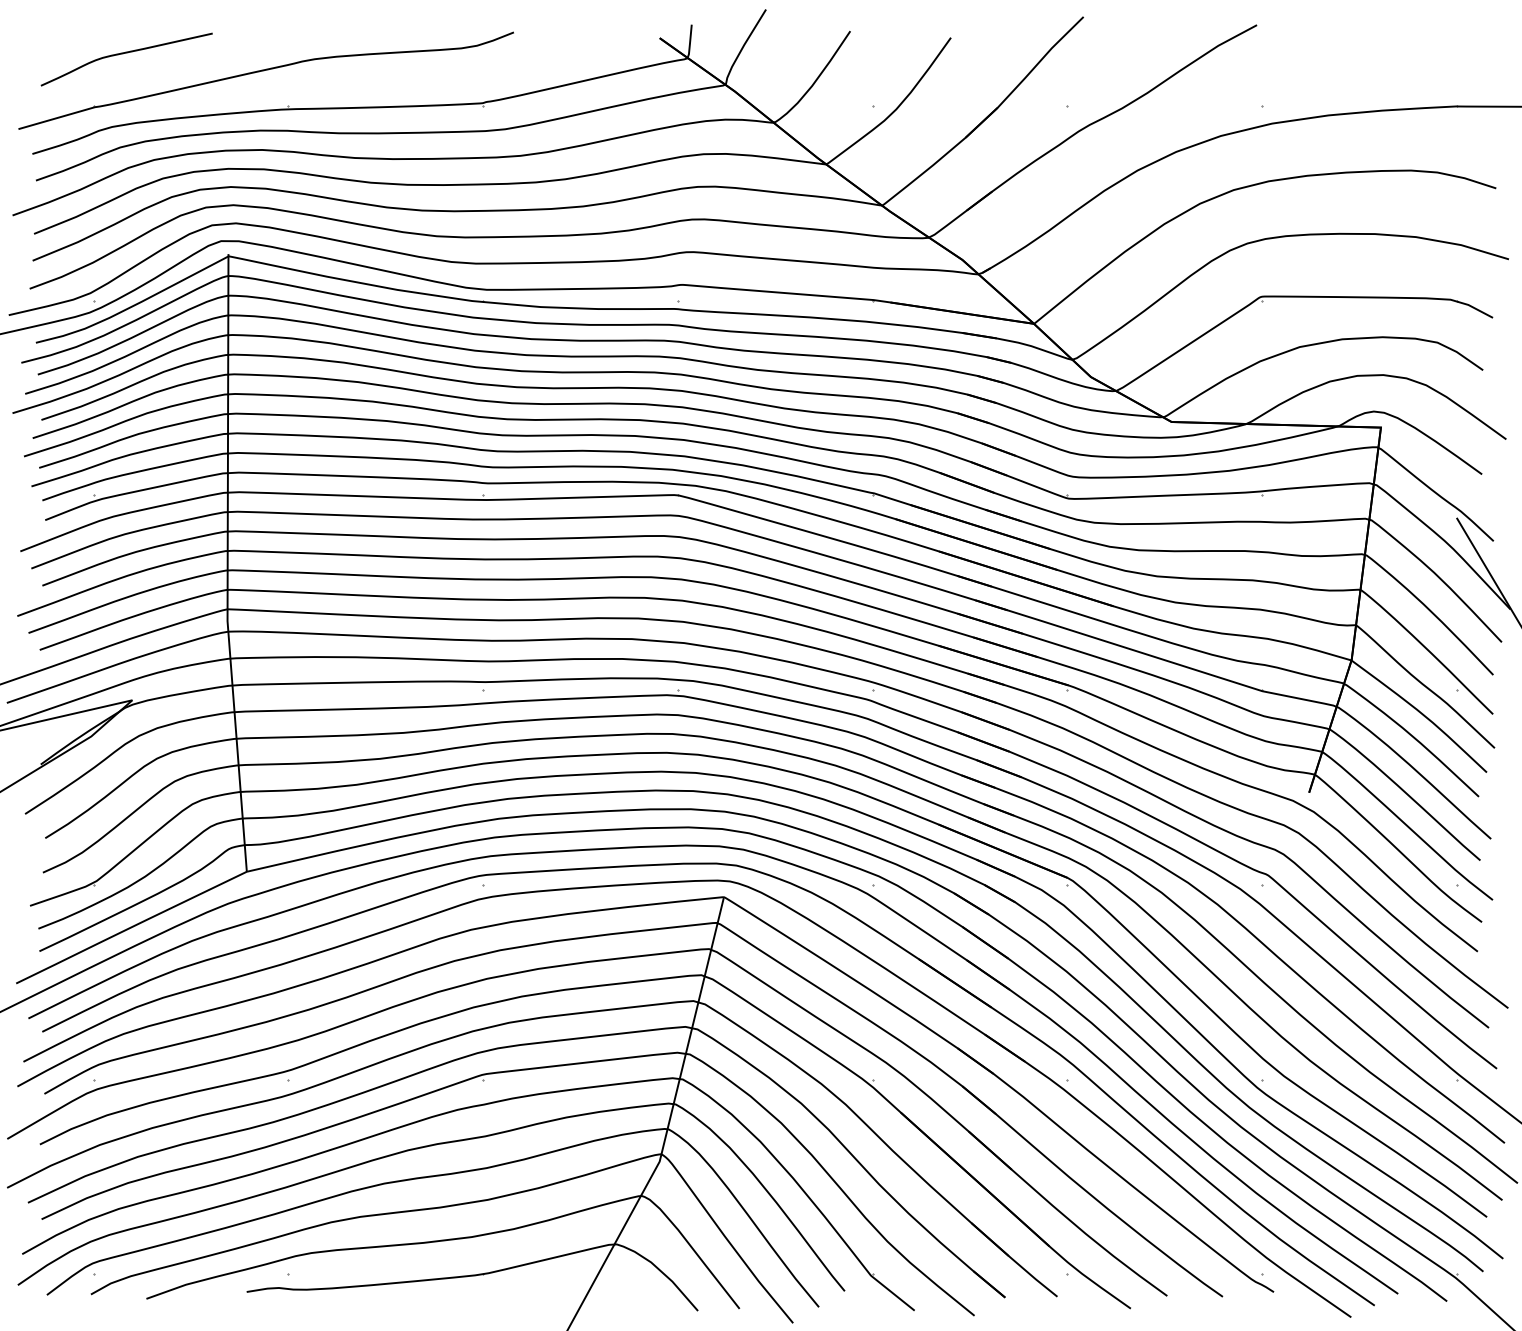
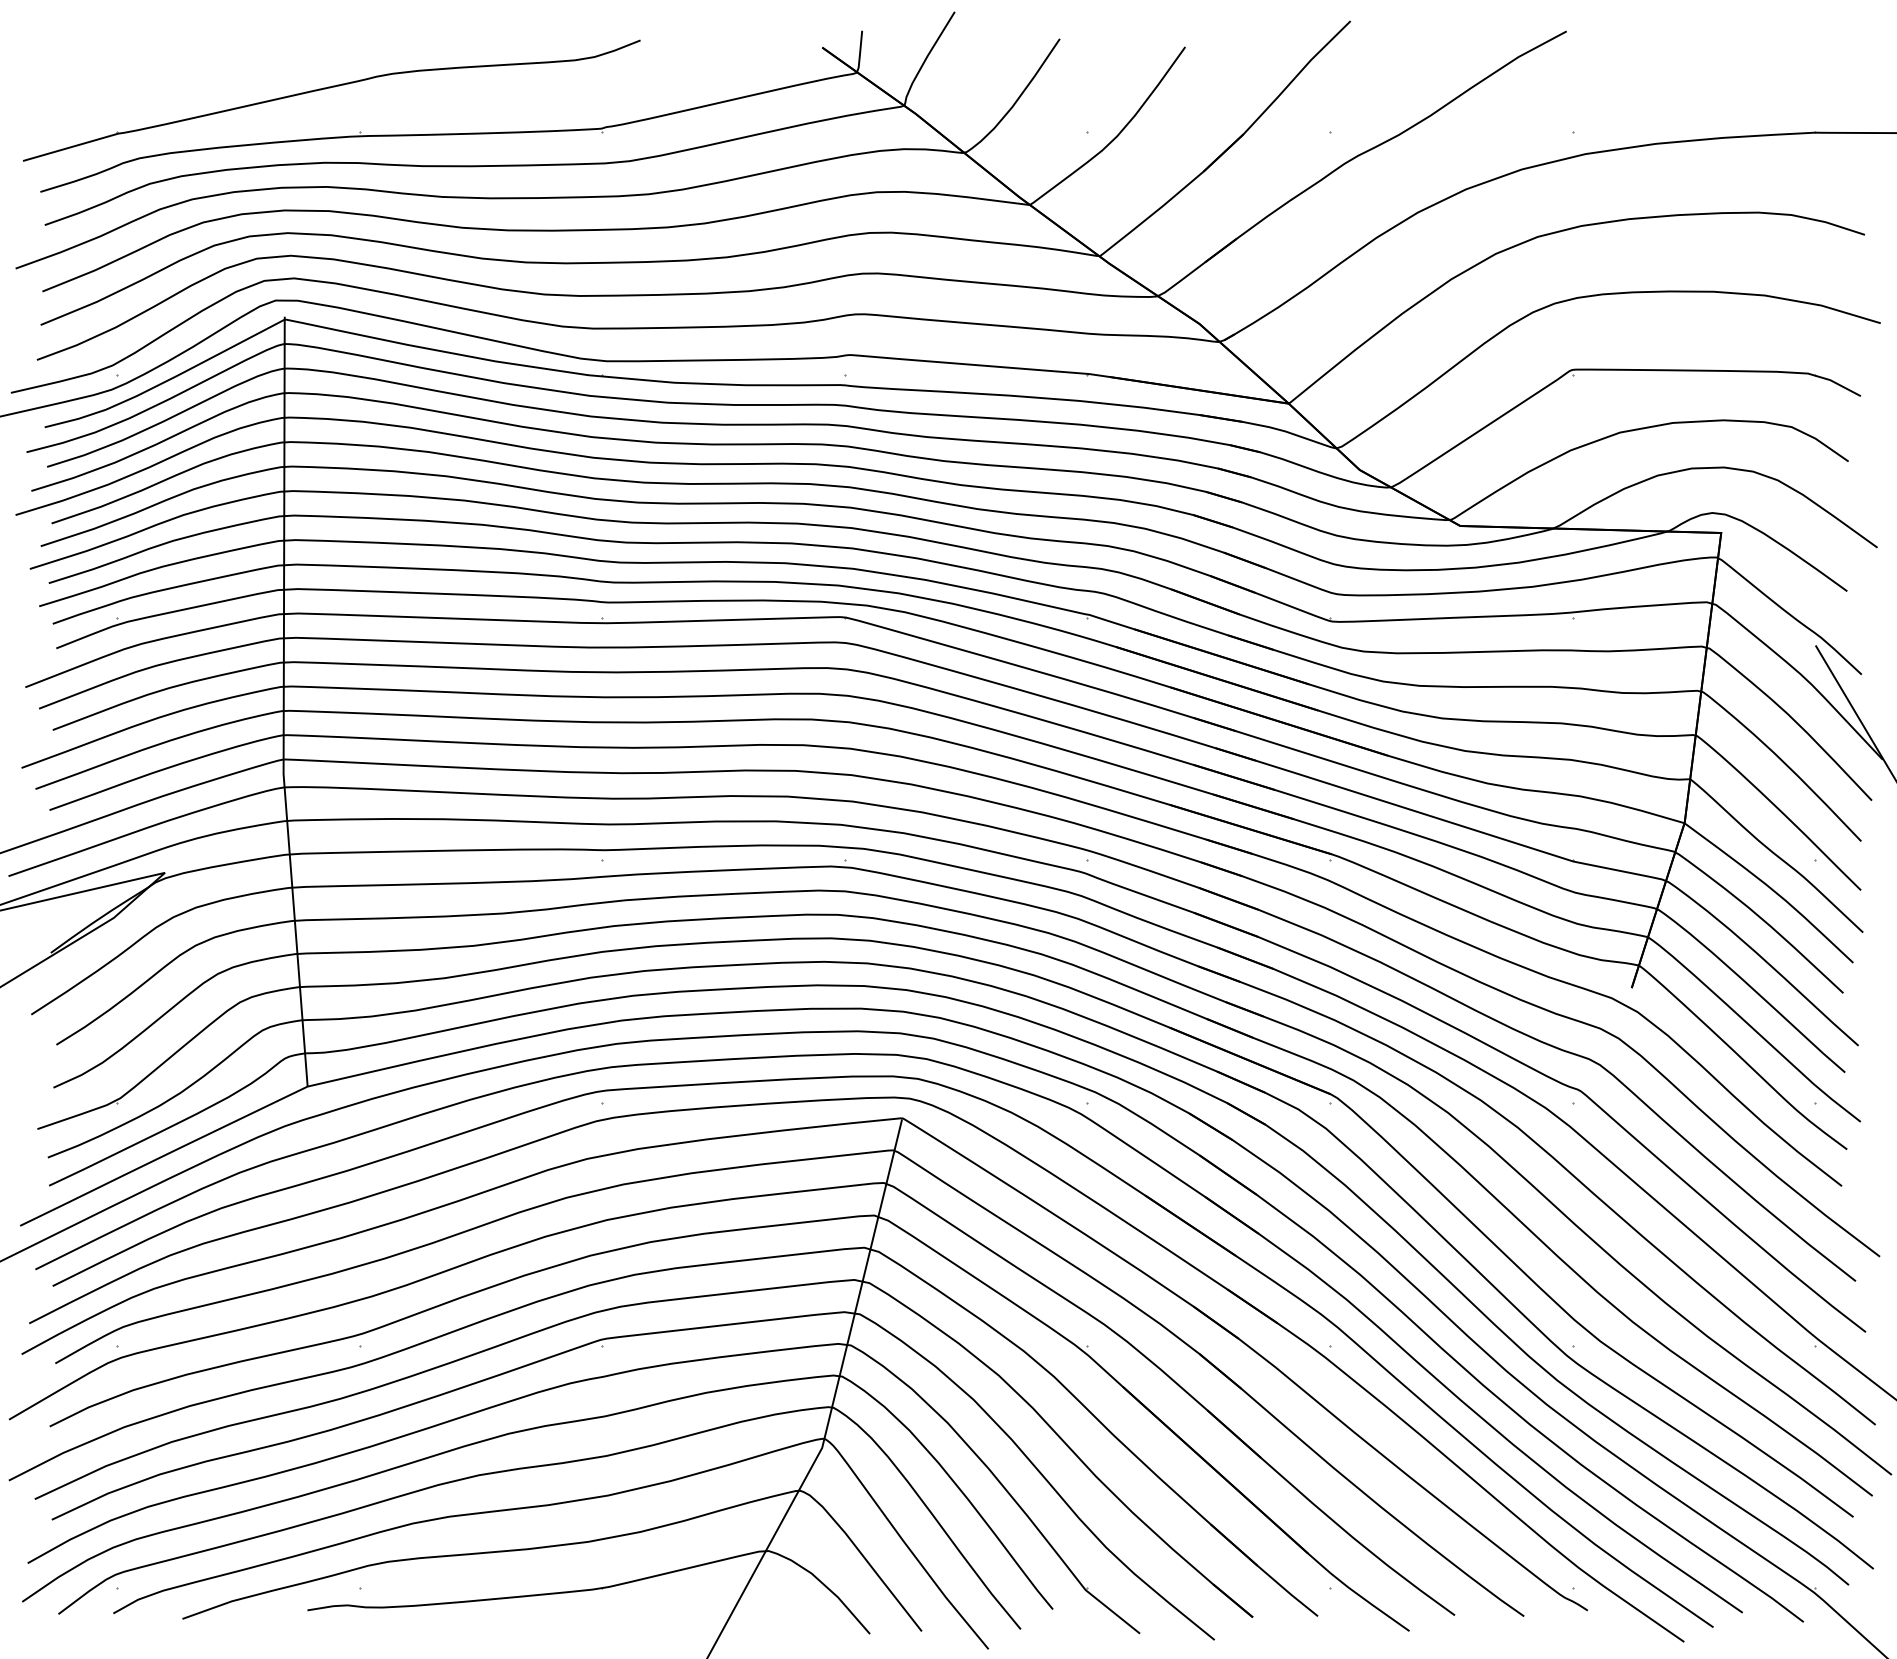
curve: (123, 54) -> (154, 67), removed

